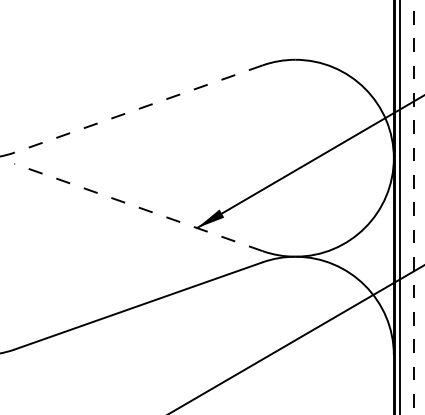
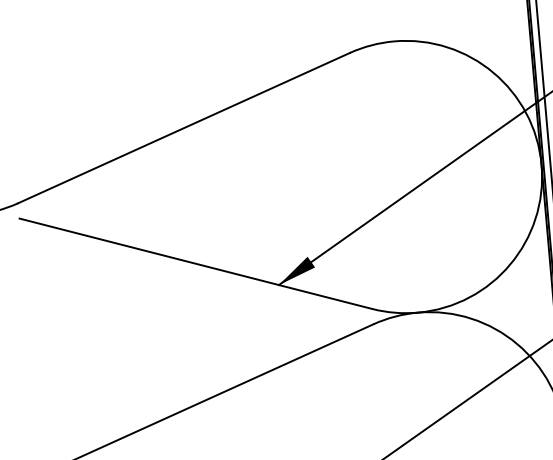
line: (138, 109) -> (183, 128), dashed -> solid
line: (138, 207) -> (195, 263), dashed -> solid

